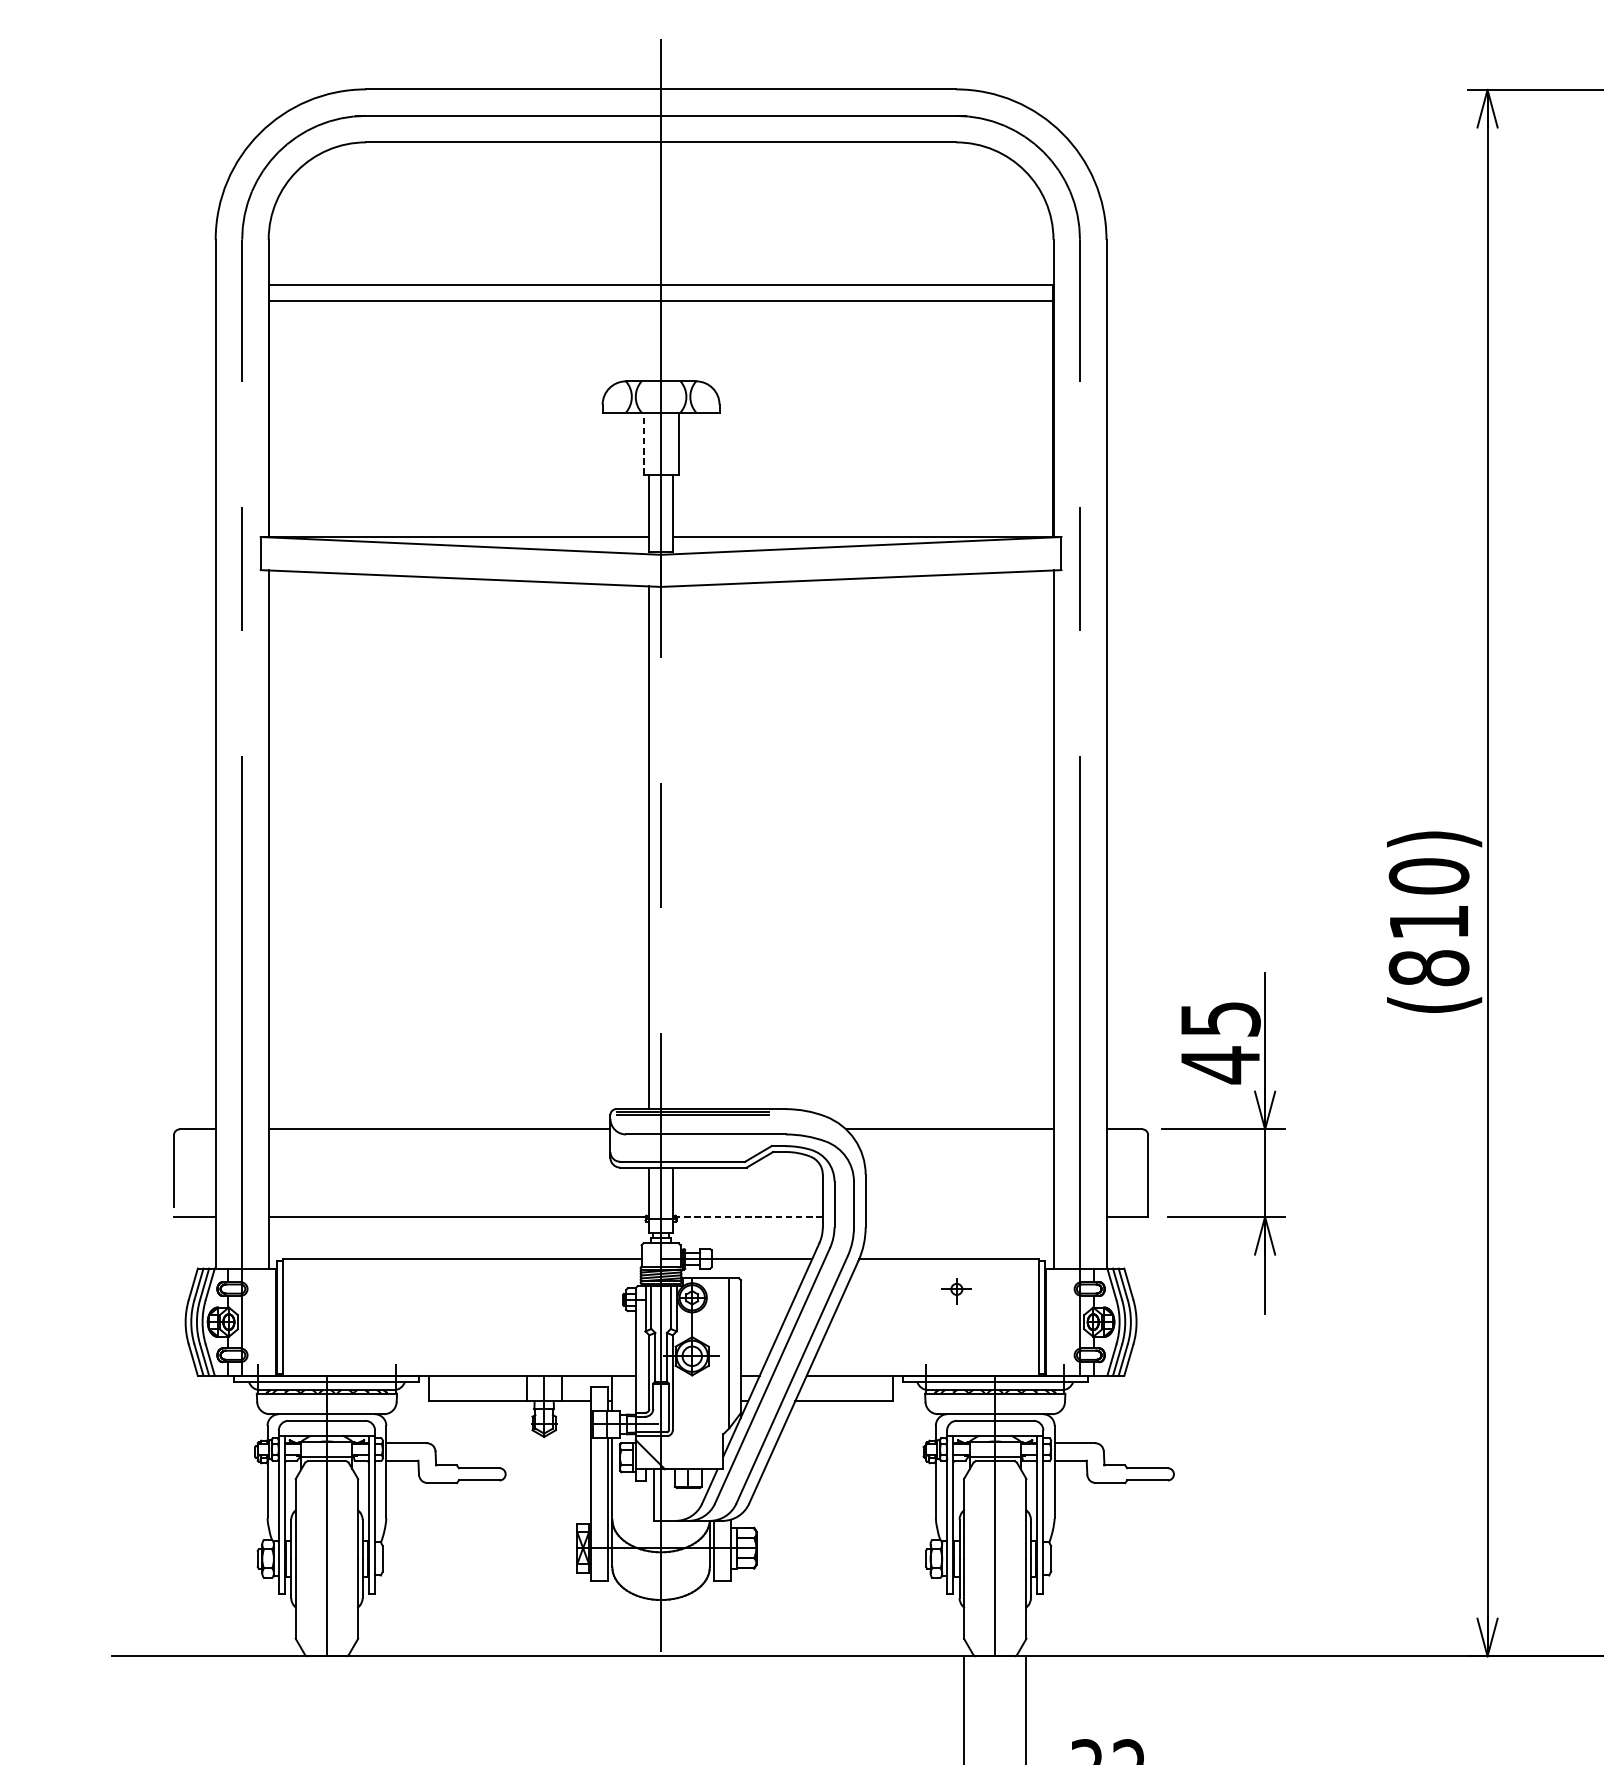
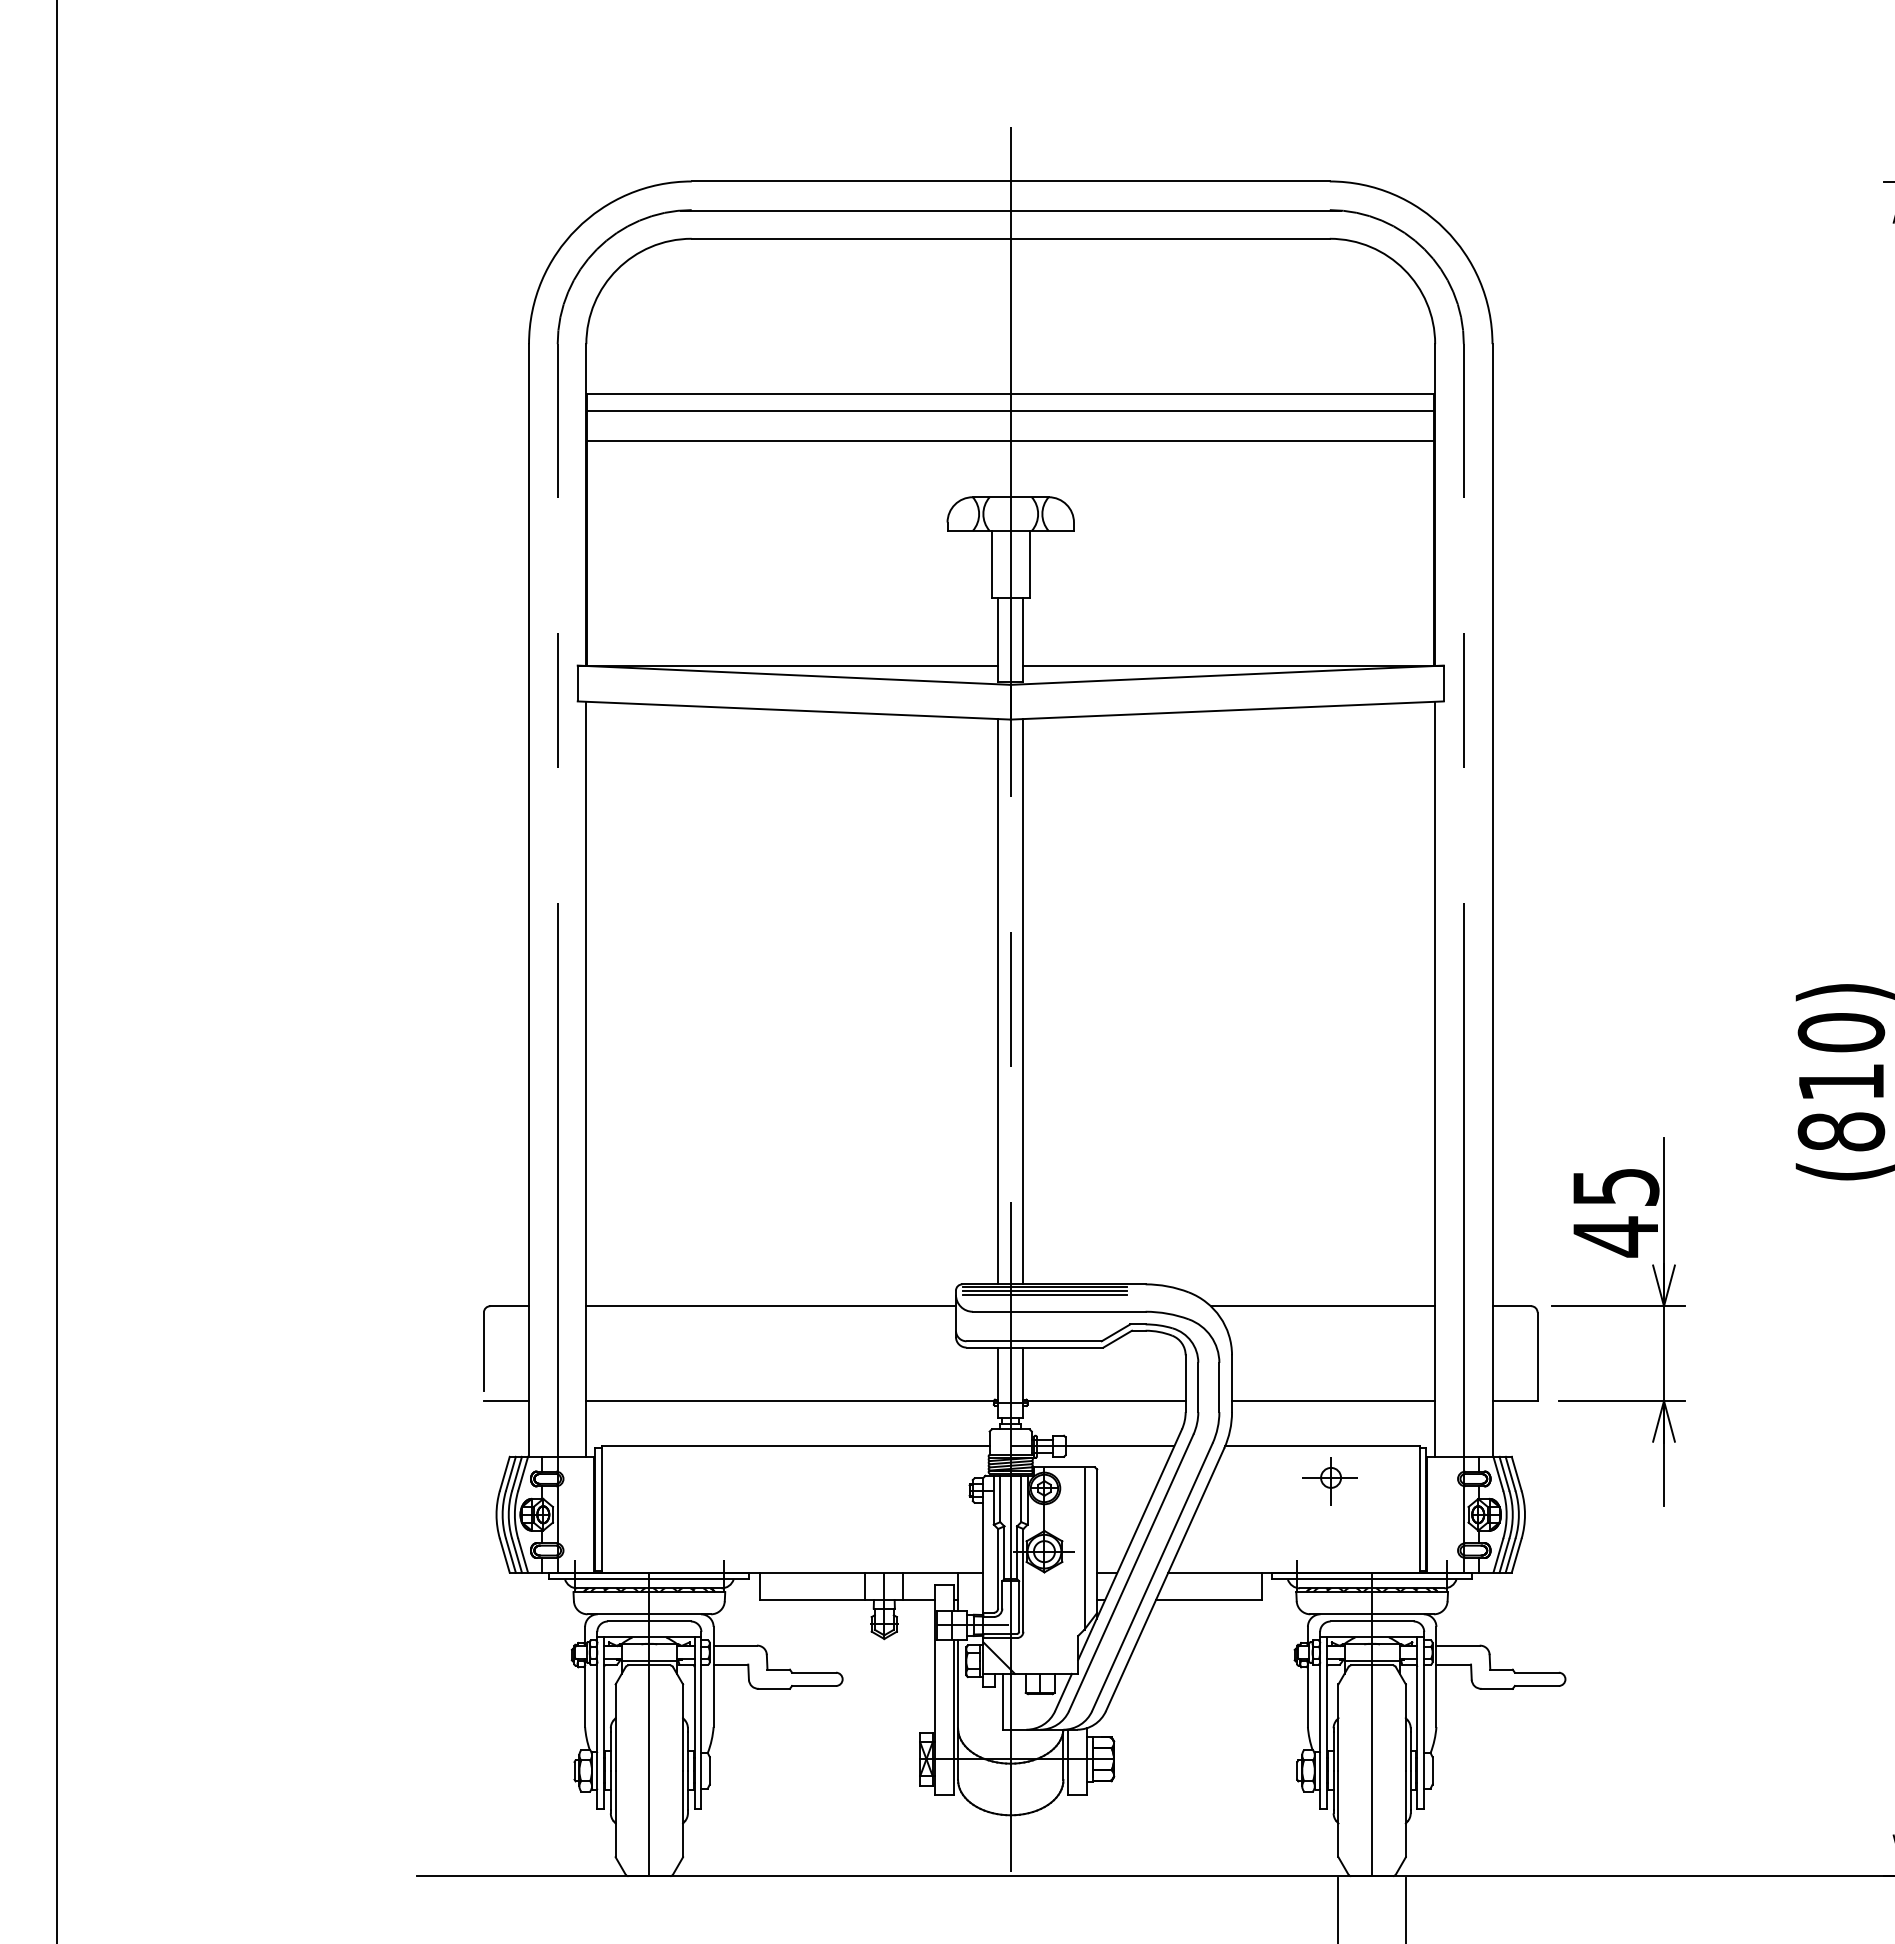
line: (660, 329) -> (1010, 441), added
line: (643, 443) -> (991, 564), dashed -> solid
line: (672, 847) -> (1023, 1001), added
line: (692, 1118) -> (1044, 1294), added
line: (747, 1217) -> (1104, 1401), dashed -> solid
line: (959, 1217) -> (1333, 1401), added
part: (955, 1291) -> (1329, 1481), size x1.67

